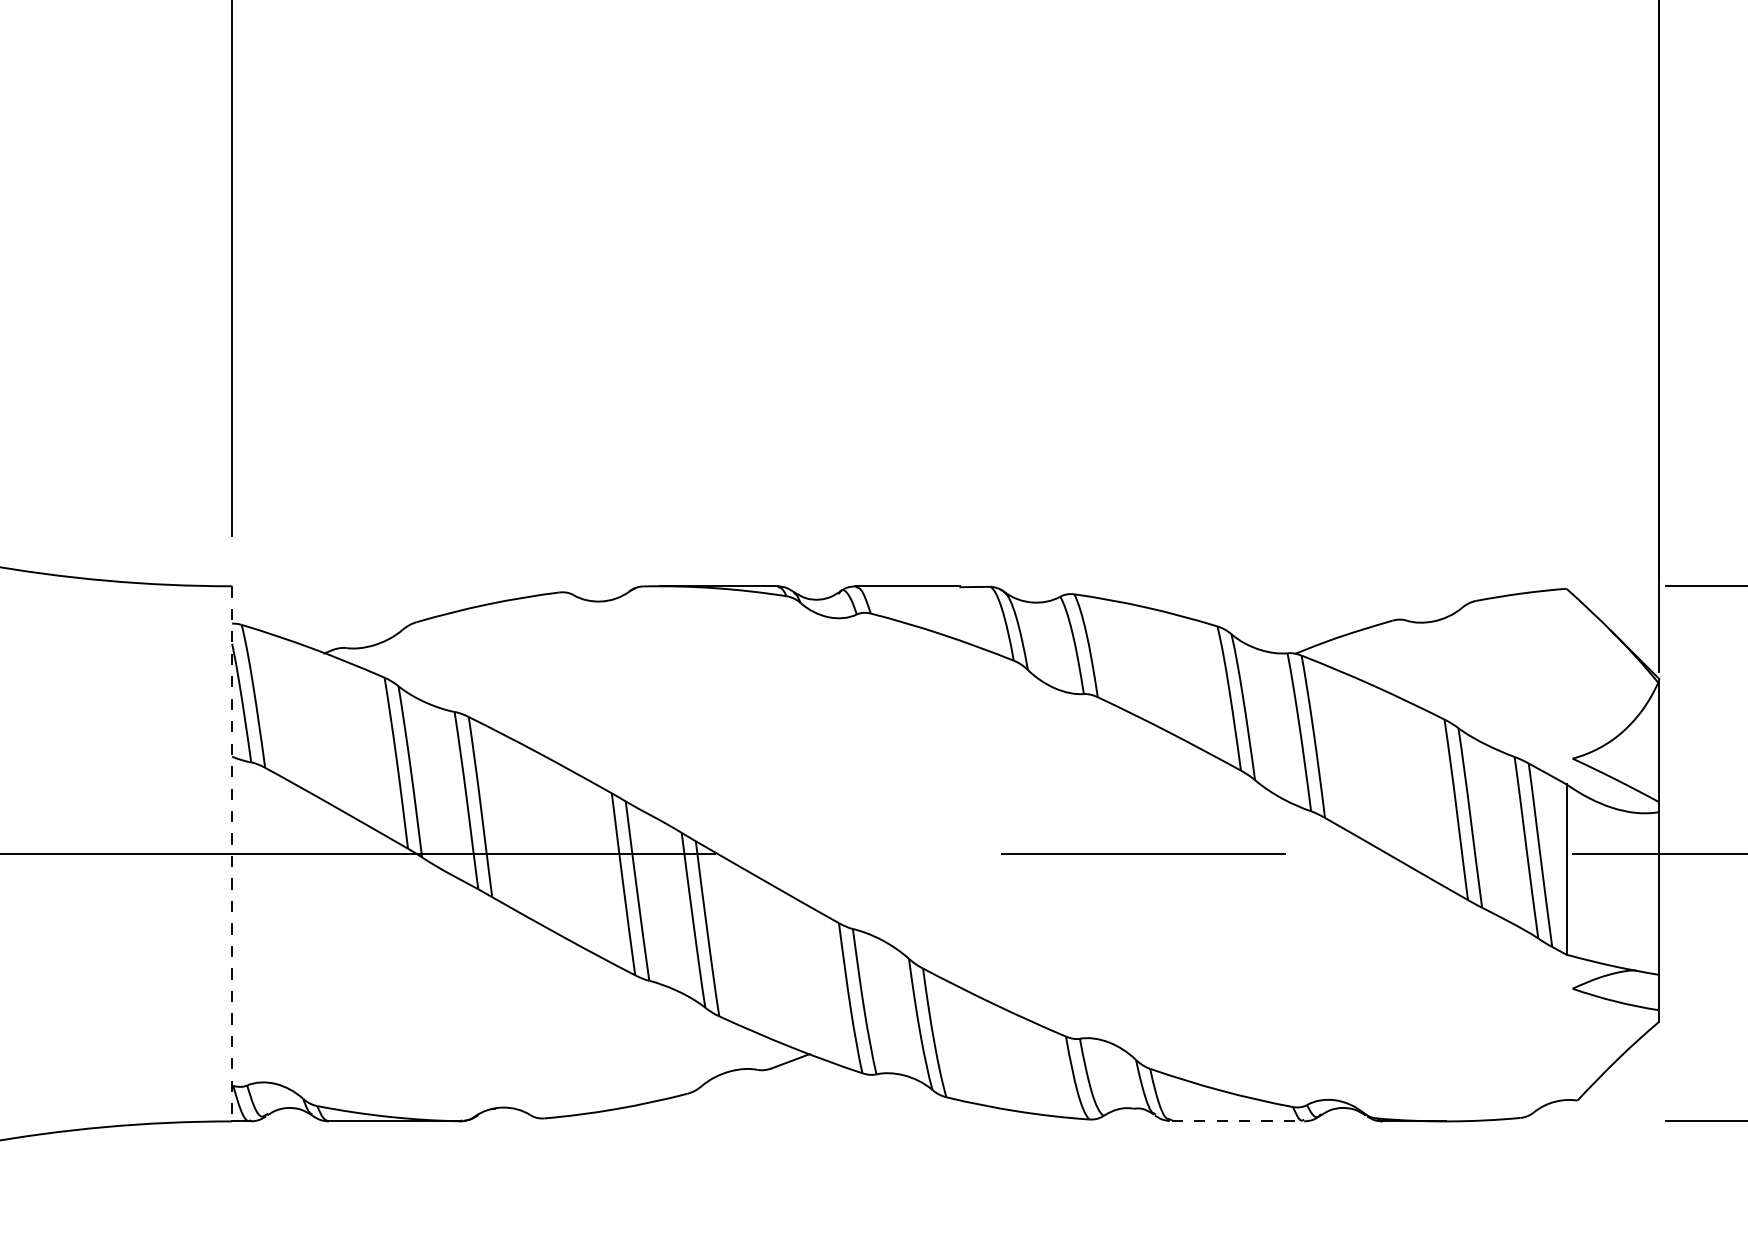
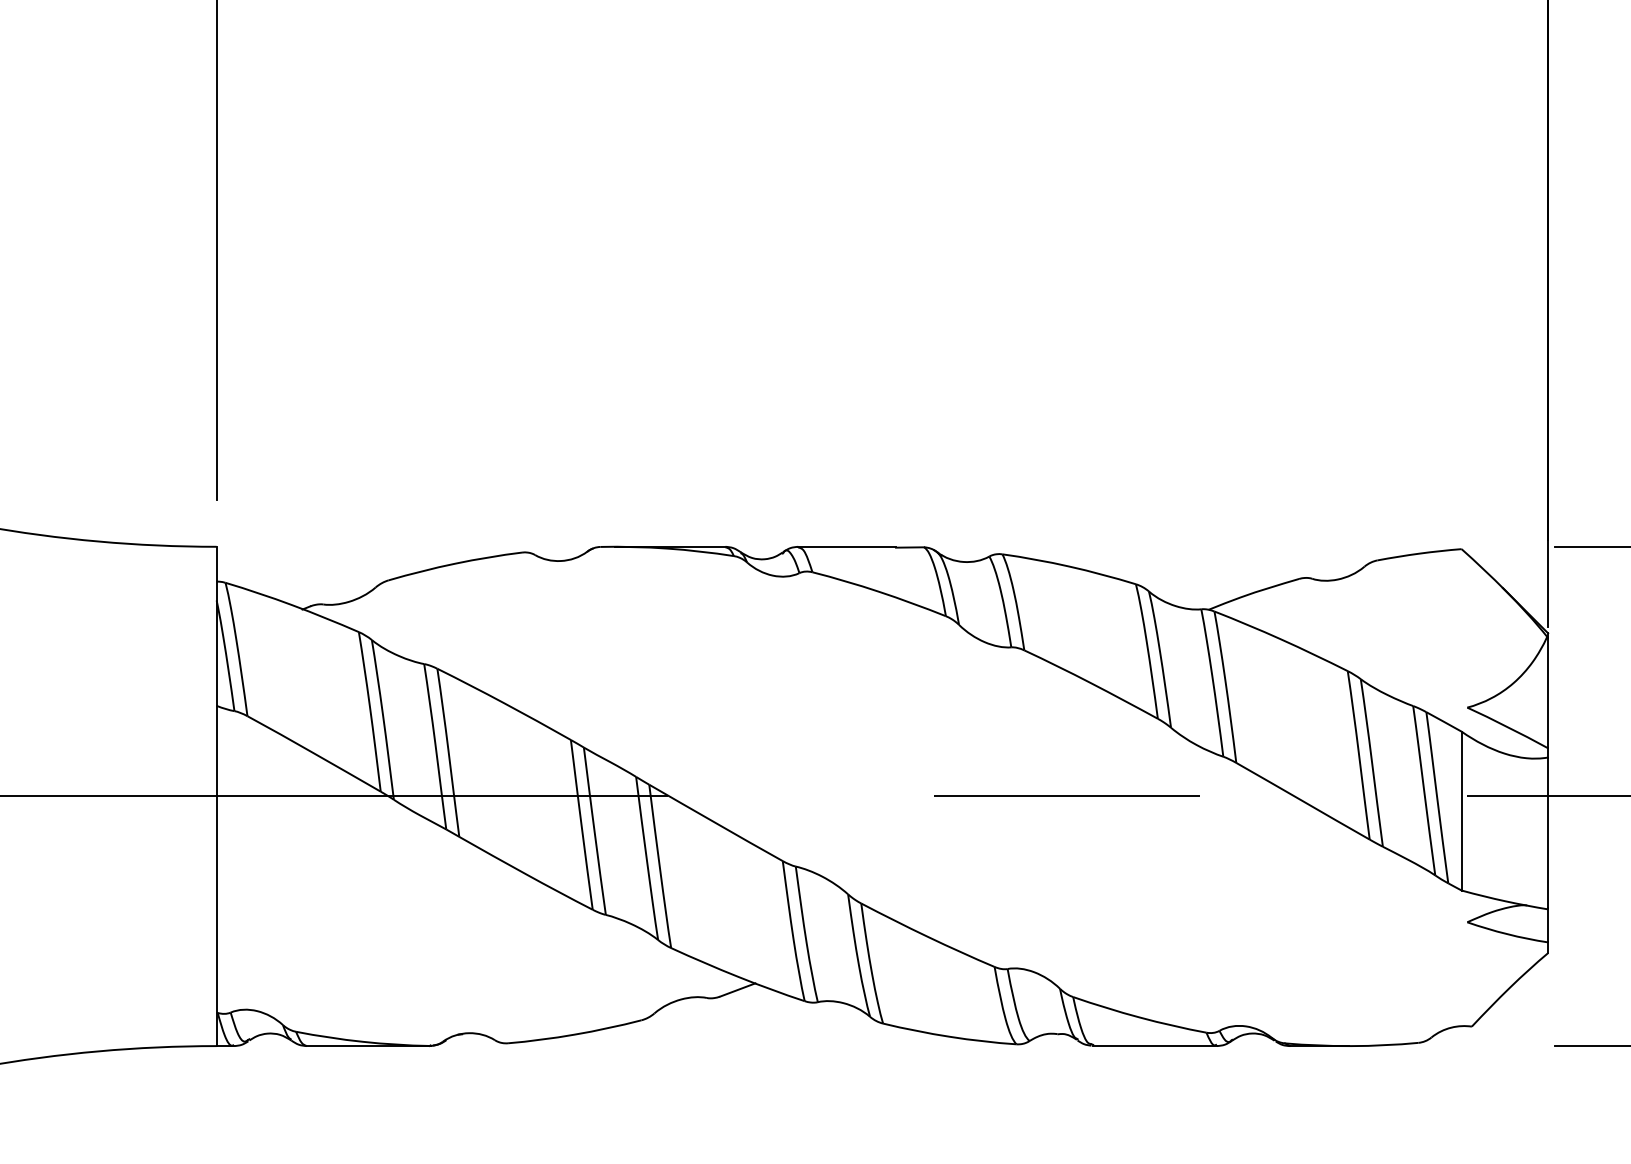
line: (232, 853) -> (216, 796), dashed -> solid
line: (1238, 1121) -> (1155, 1046), dashed -> solid

